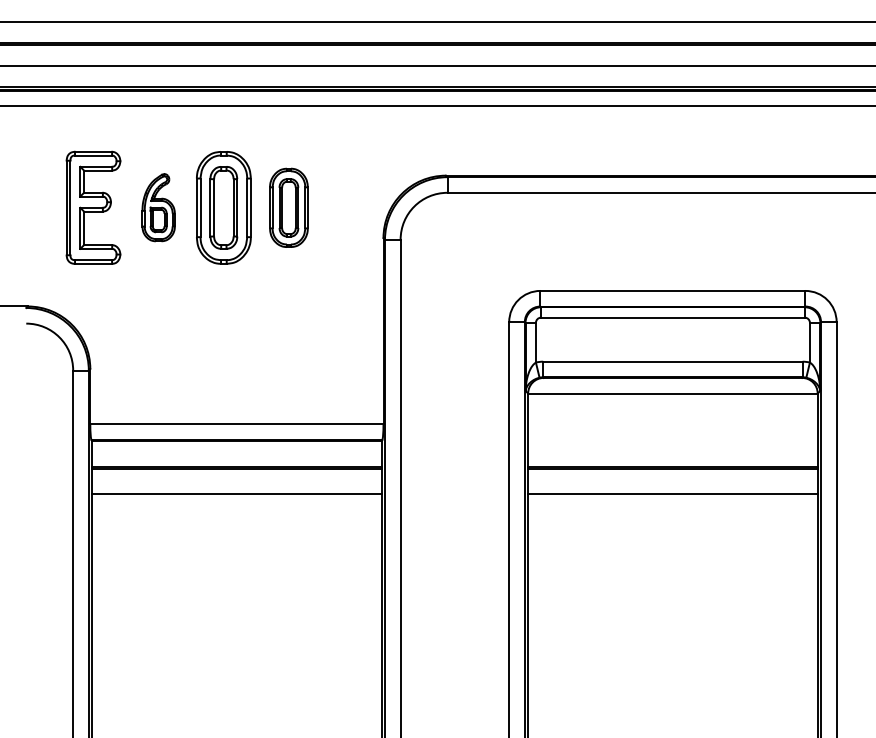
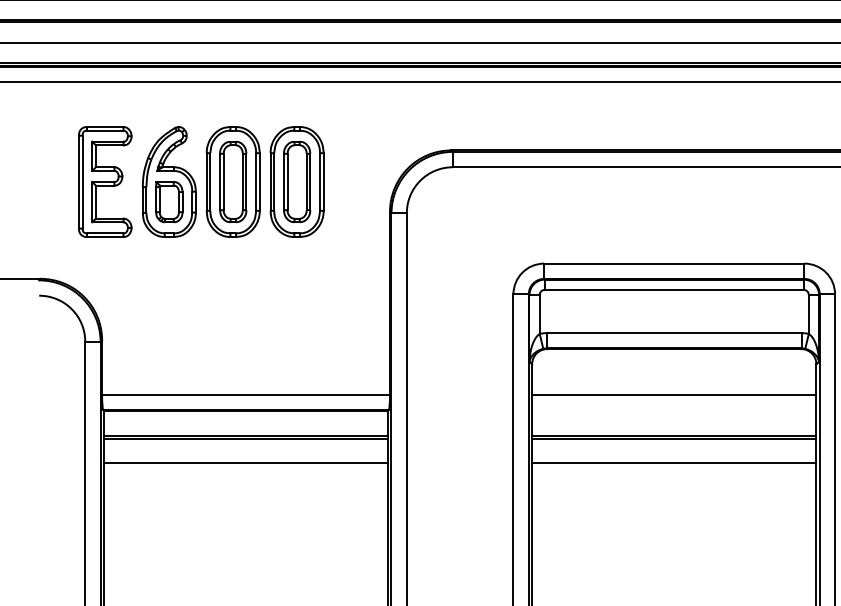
part: (158, 207) -> (169, 181), size x1.67
part: (288, 207) -> (296, 181), size x1.43
line: (672, 394) -> (673, 395), moved

